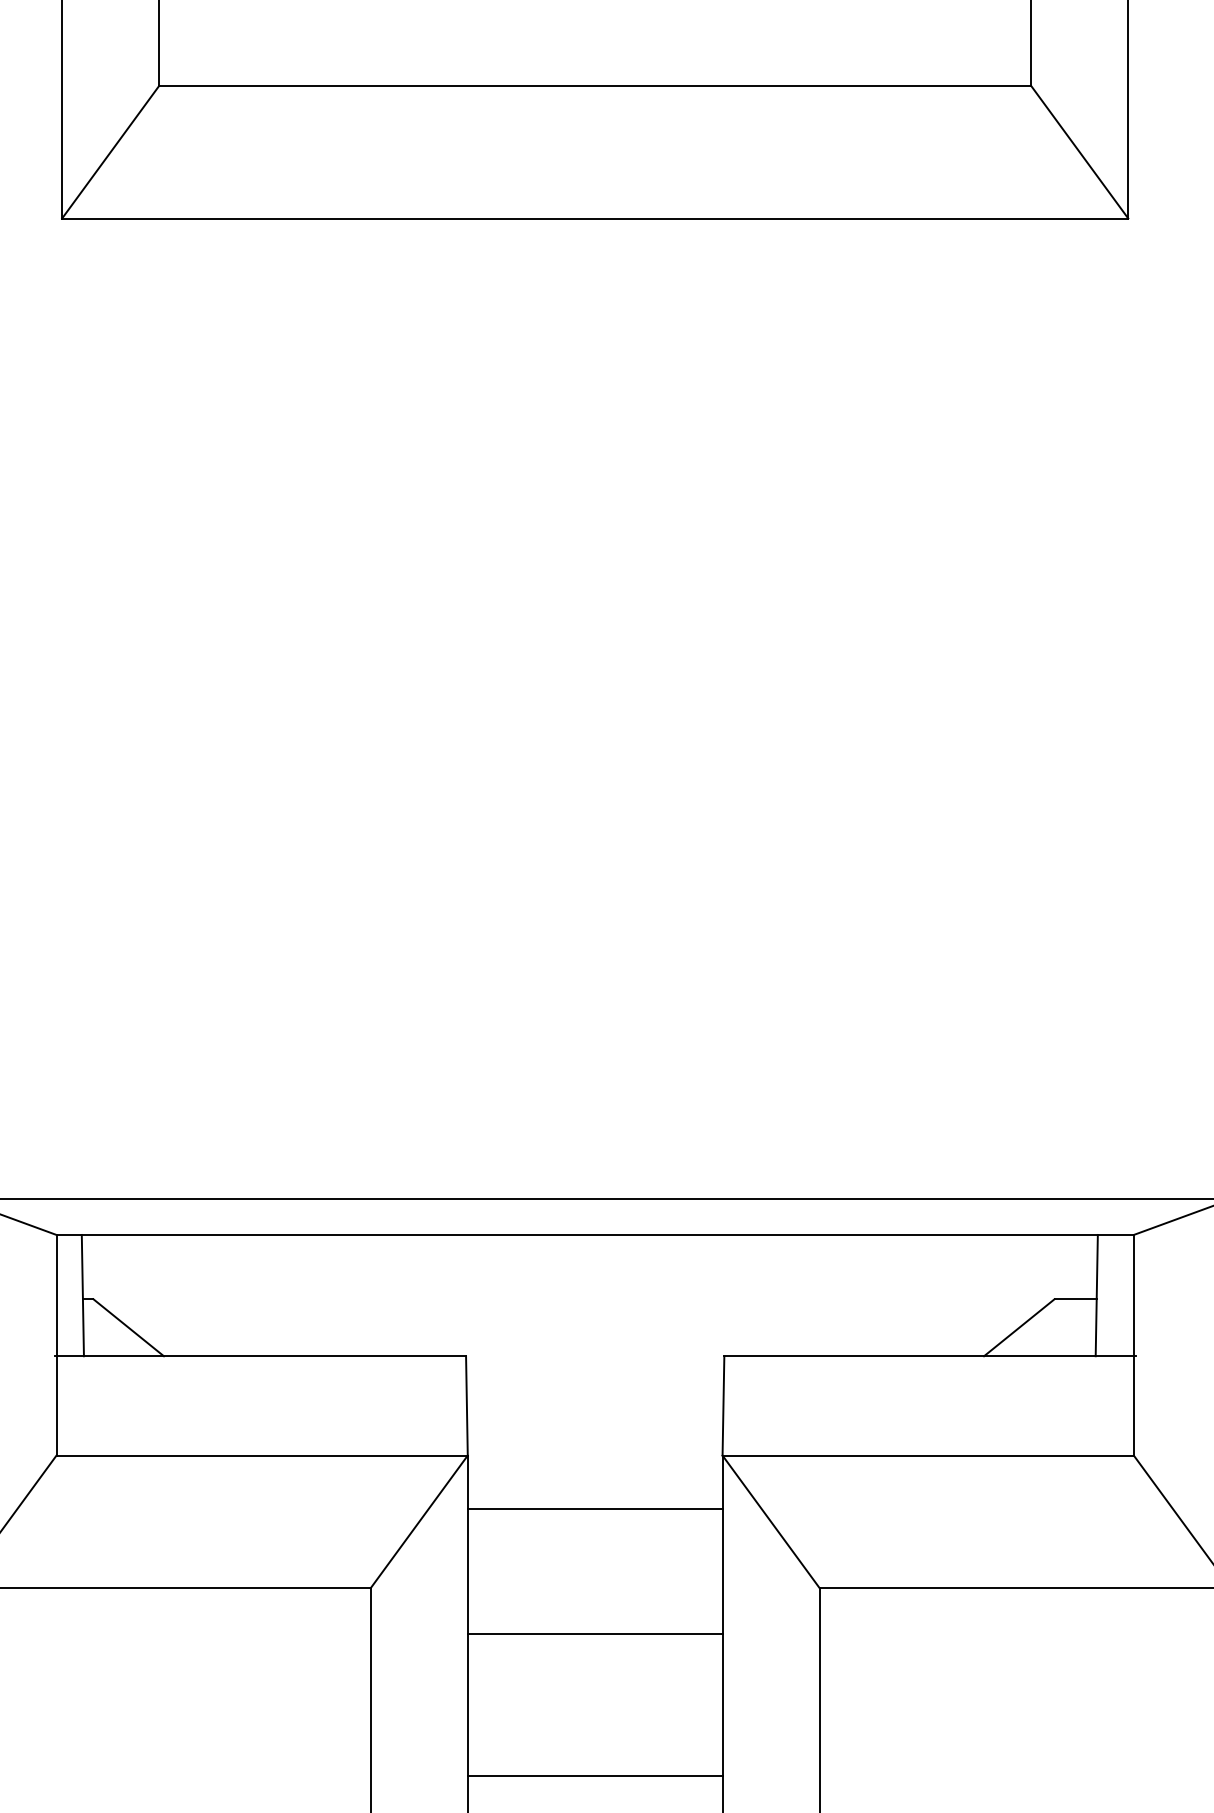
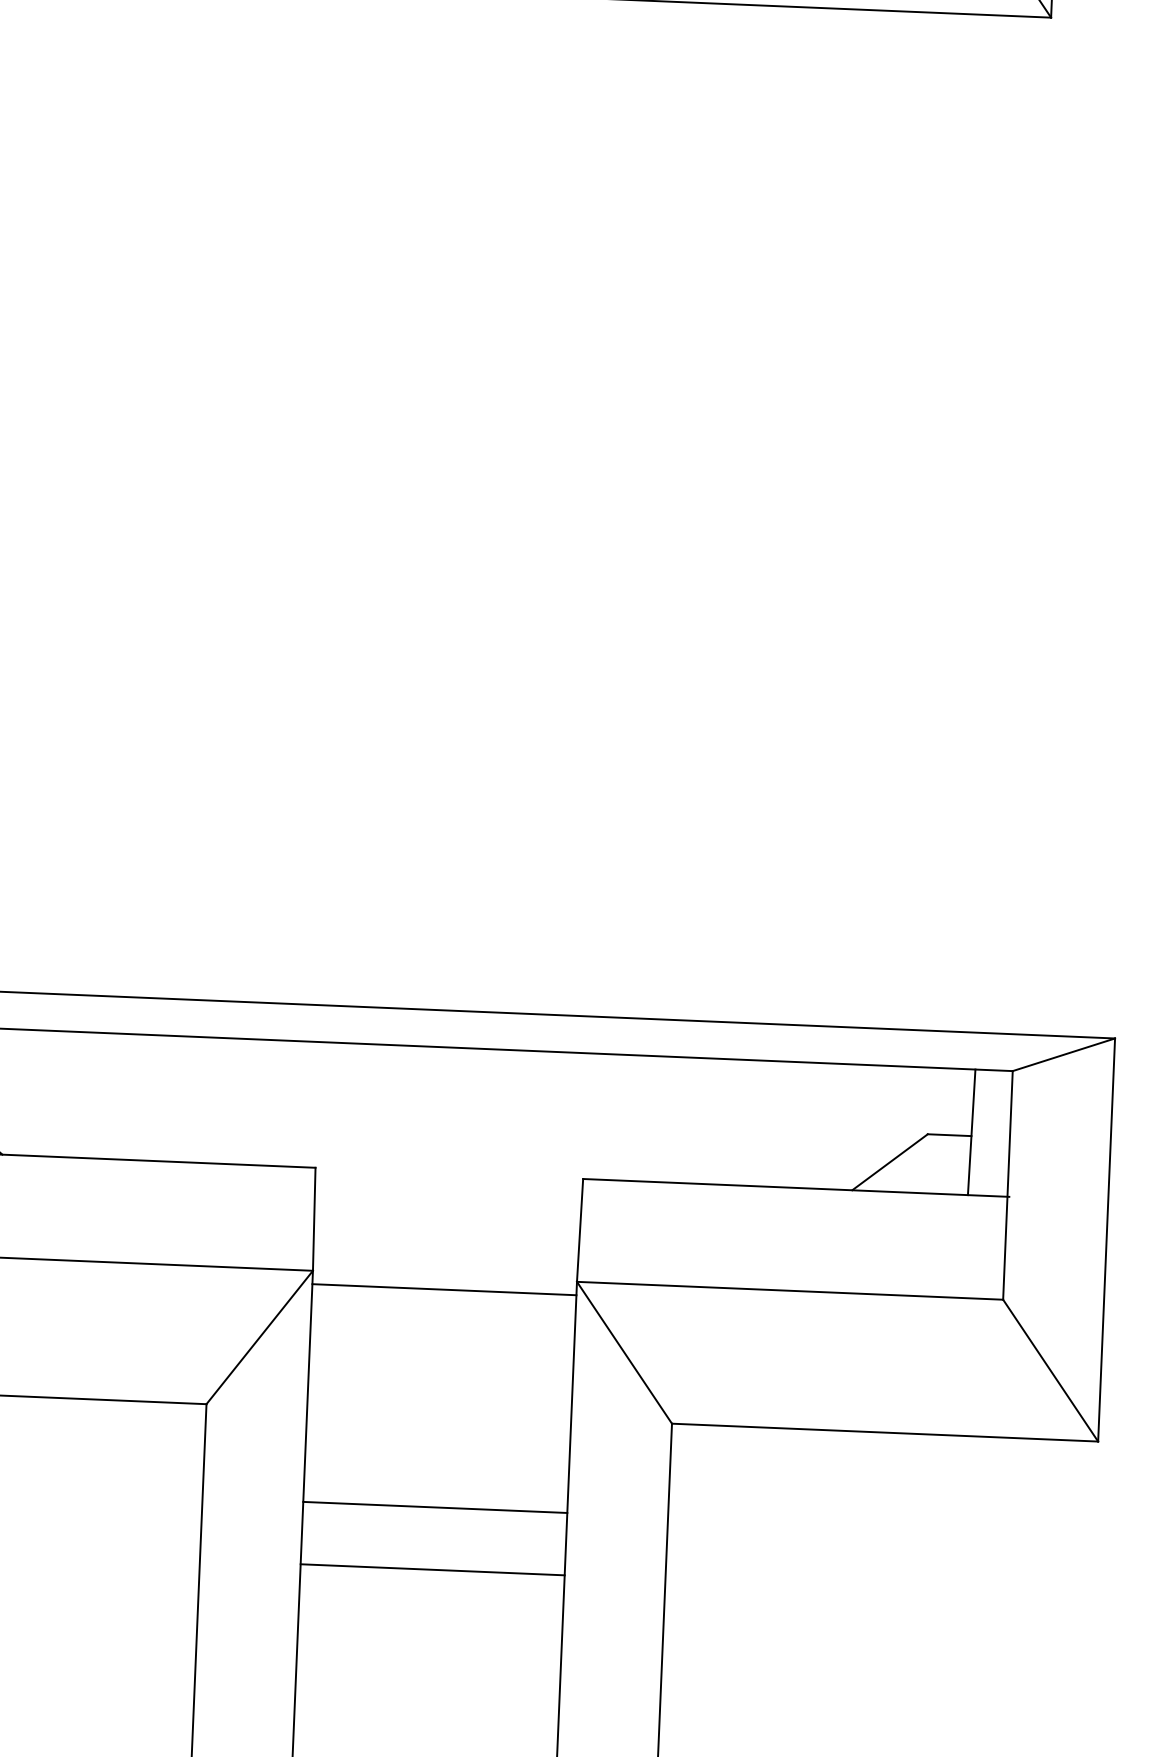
line: (594, 1509) -> (443, 1289), moved
line: (594, 1633) -> (434, 1507), moved
line: (594, 1775) -> (432, 1569), moved

